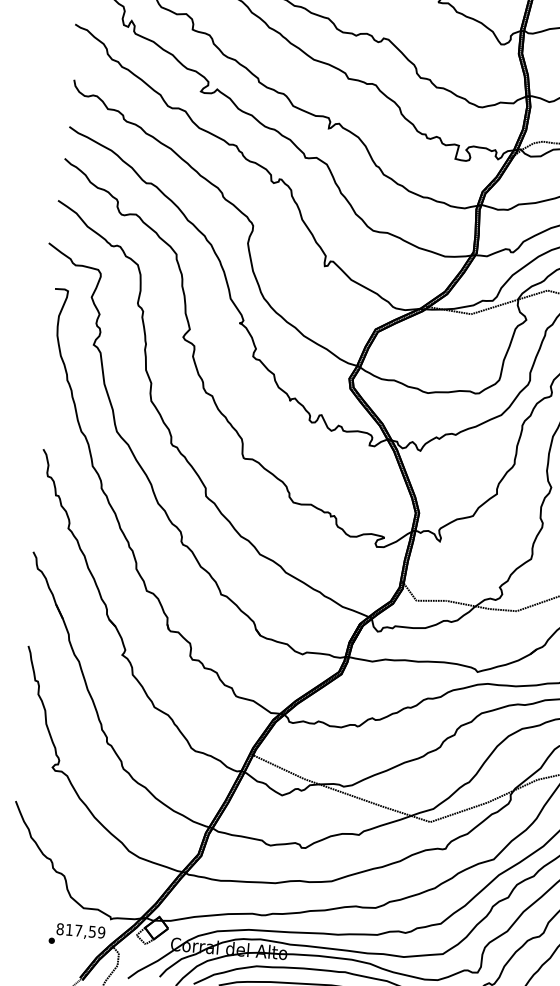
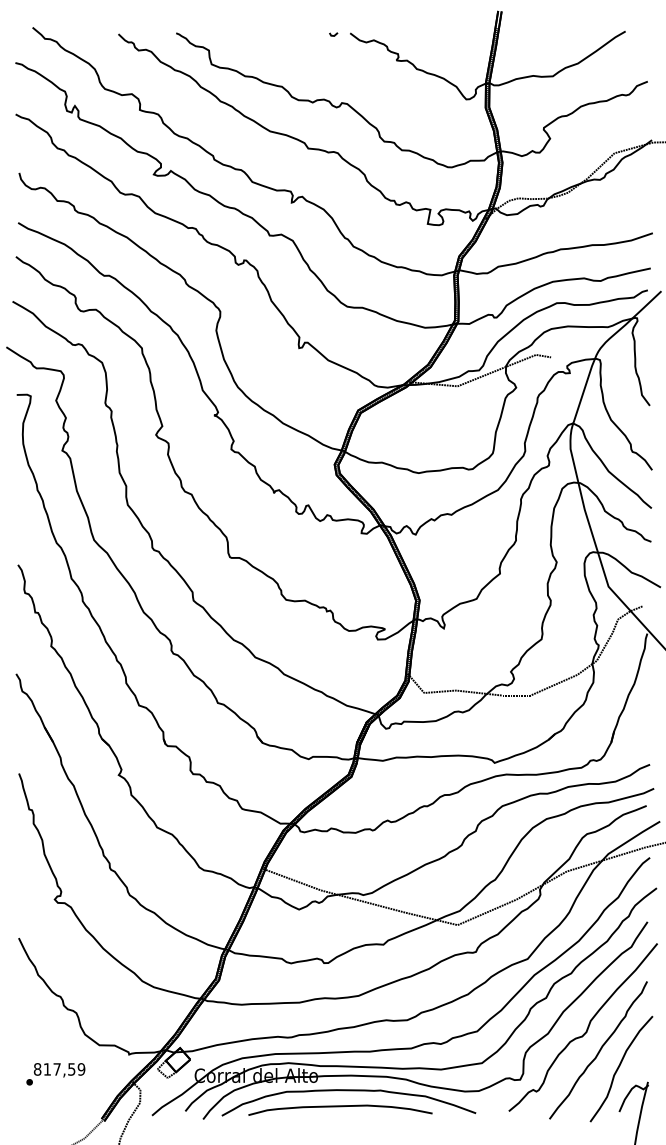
text: (76, 935) -> (55, 1074), moved

